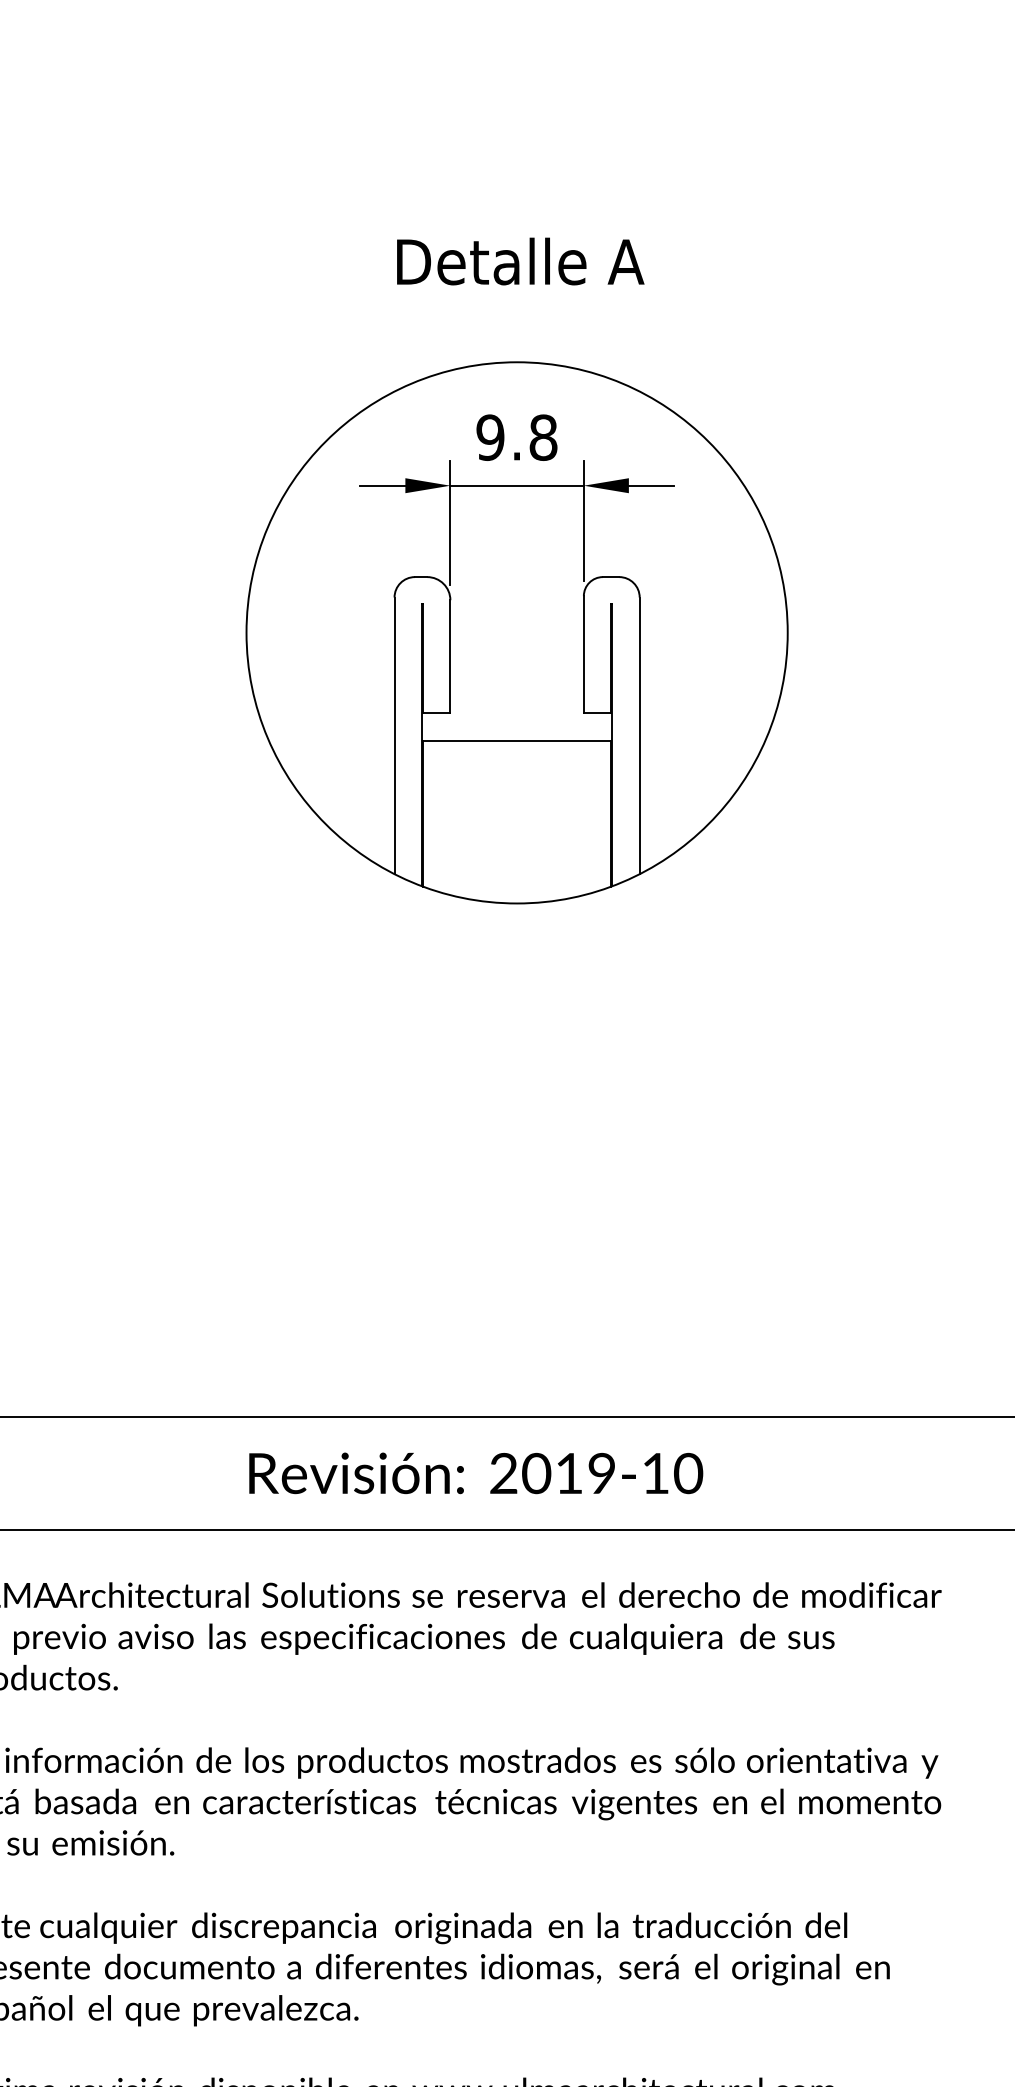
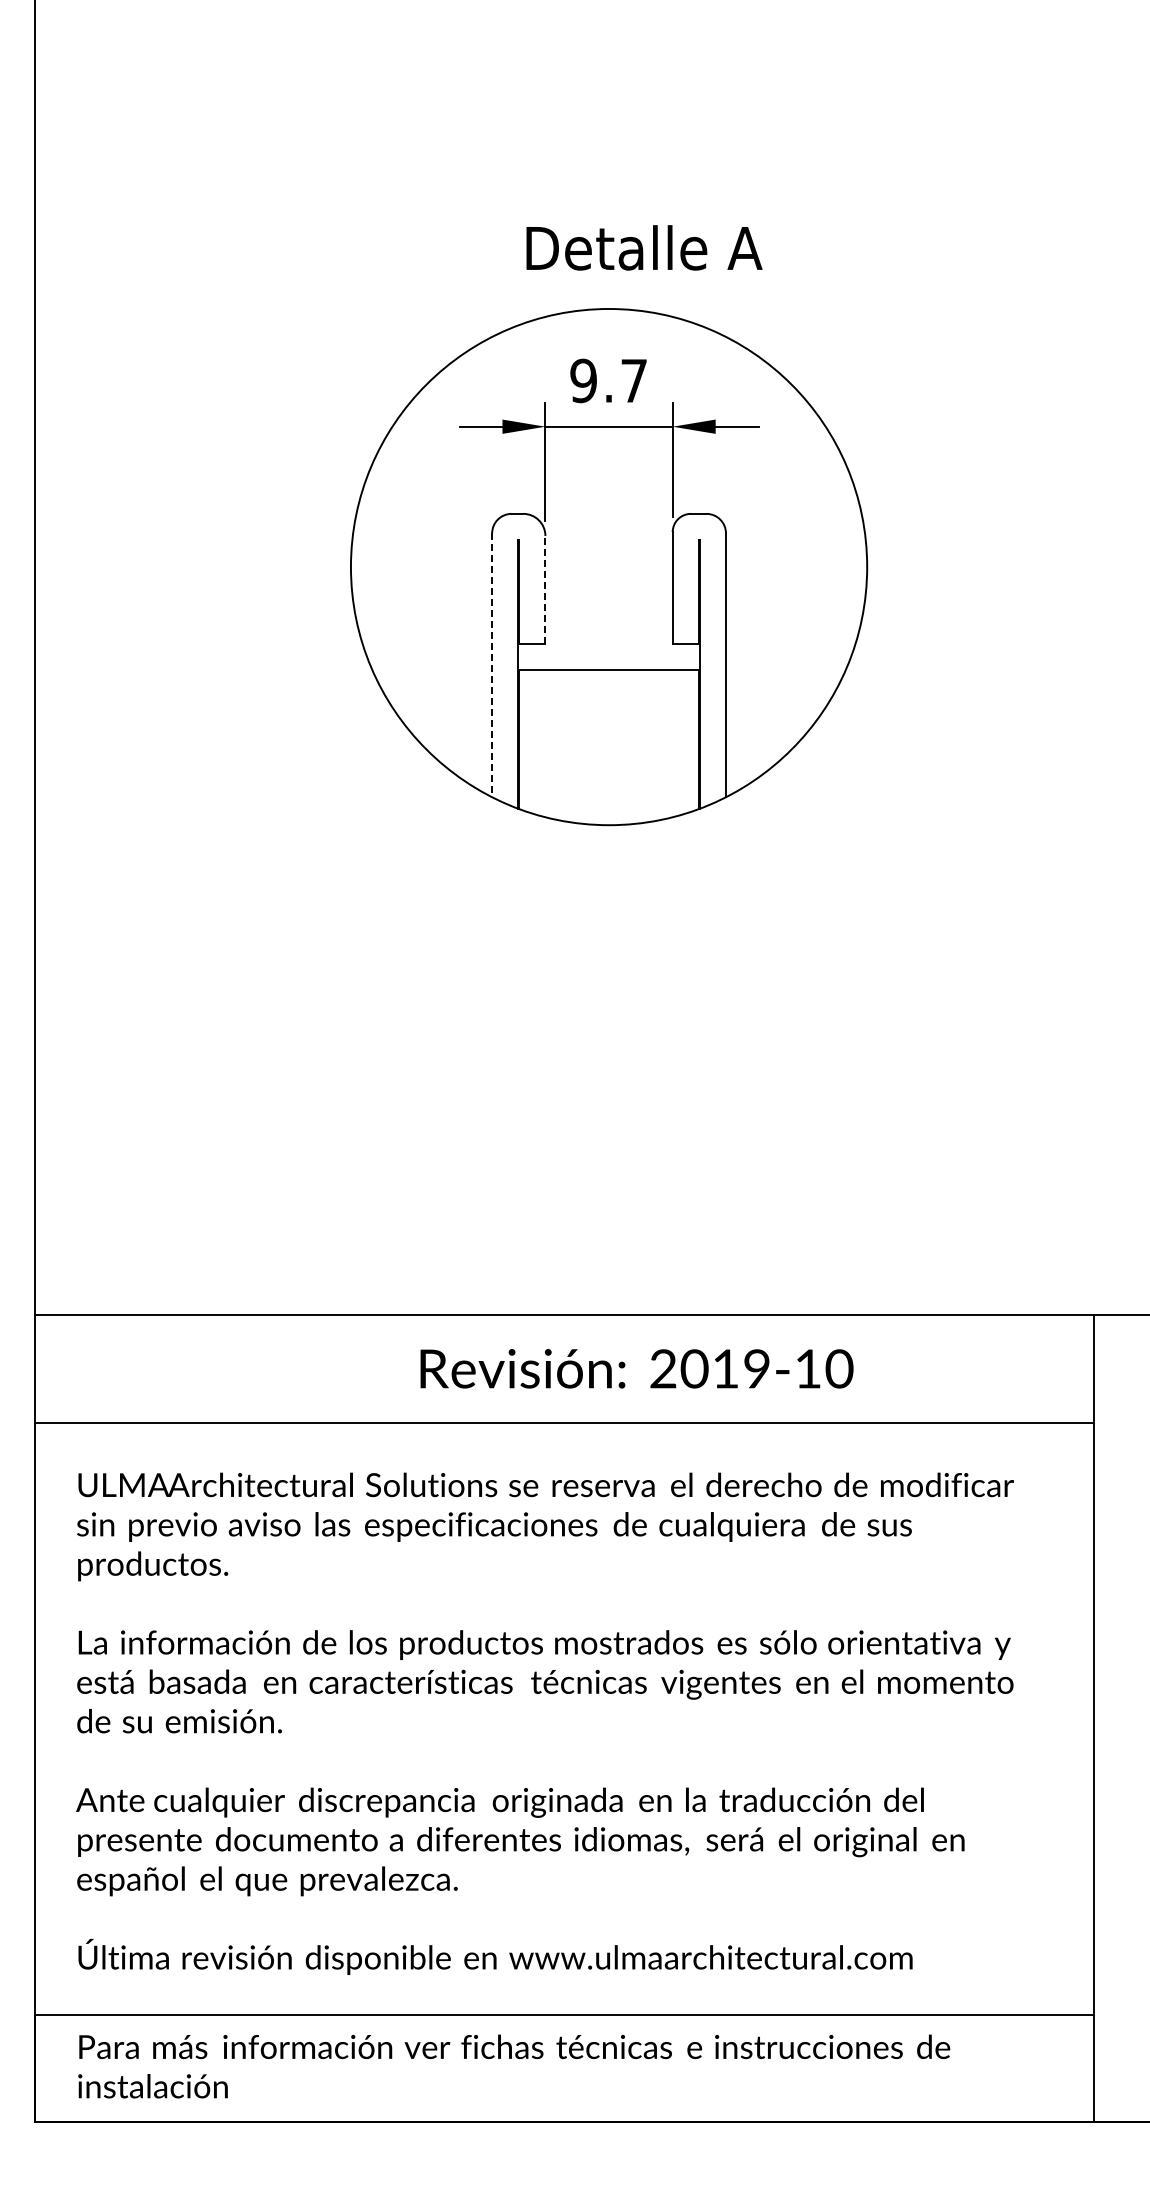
text: (520, 261) -> (644, 247), moved
text: (543, 437) -> (634, 380), 9.8 -> 9.7
line: (450, 656) -> (545, 589), solid -> dashed
line: (394, 736) -> (492, 665), solid -> dashed
text: (475, 1473) -> (636, 1368), moved

